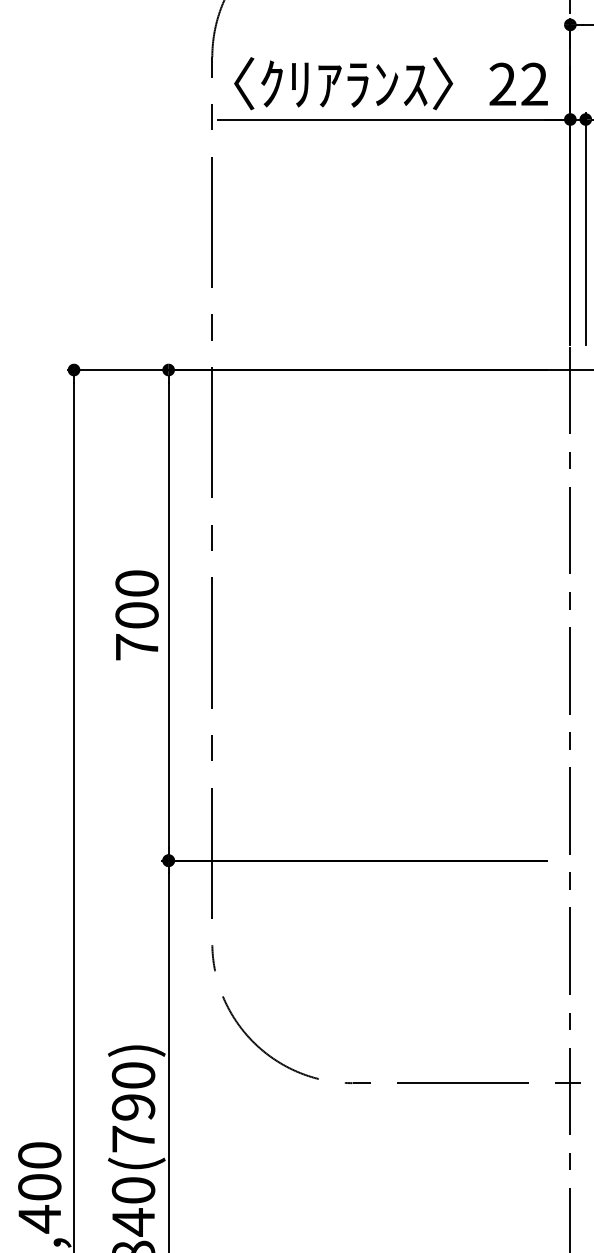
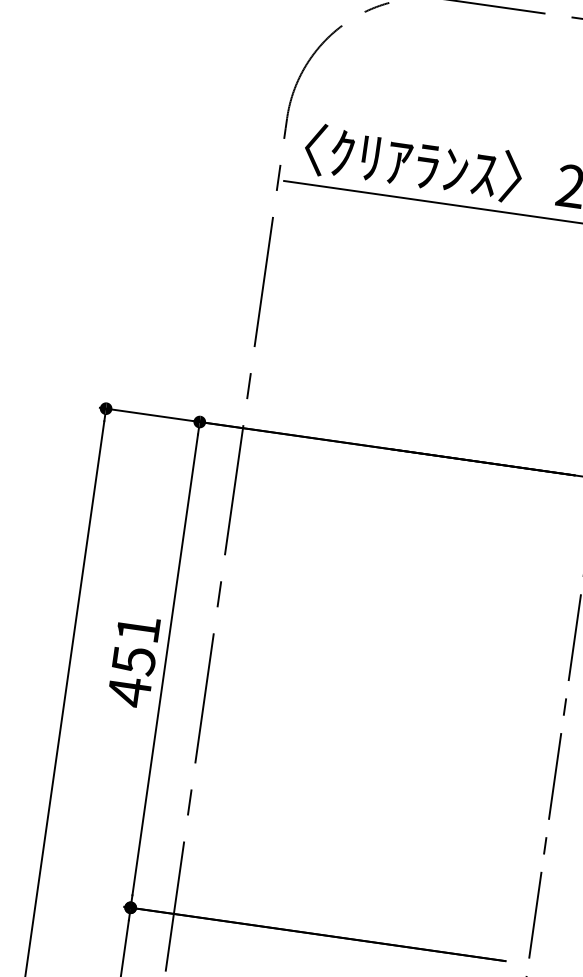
text: (136, 615) -> (133, 660), 700 -> 451

